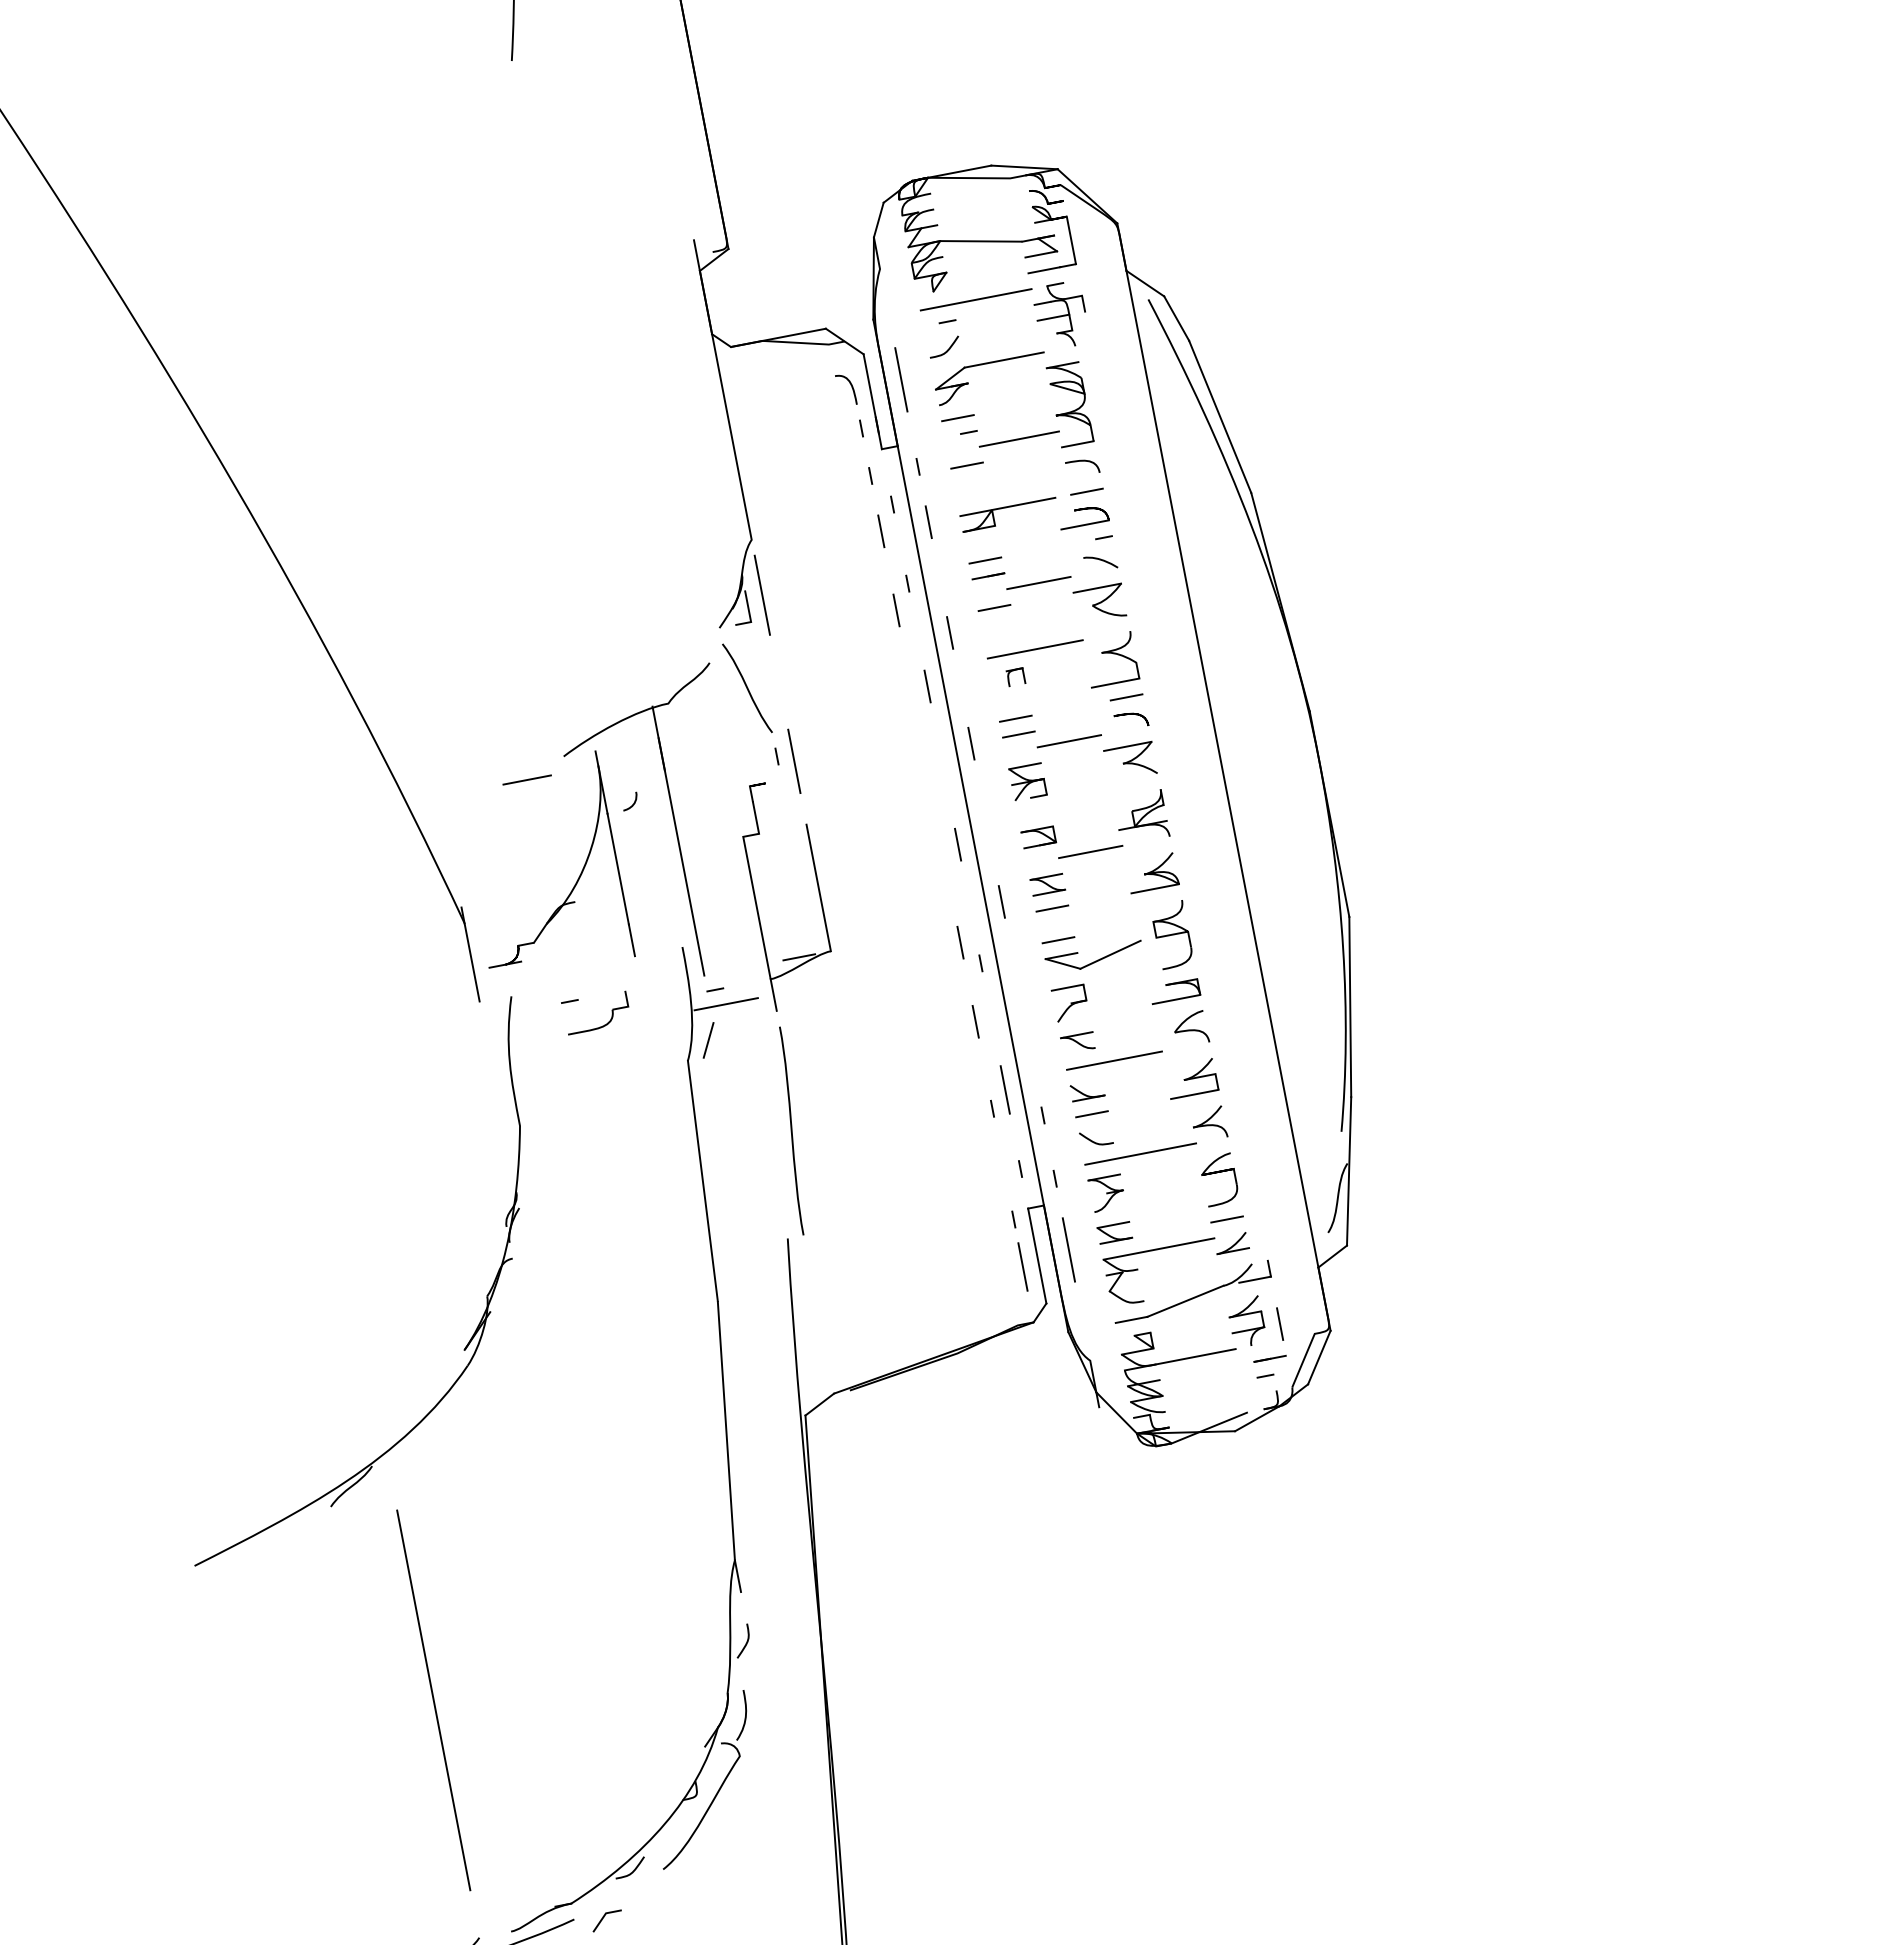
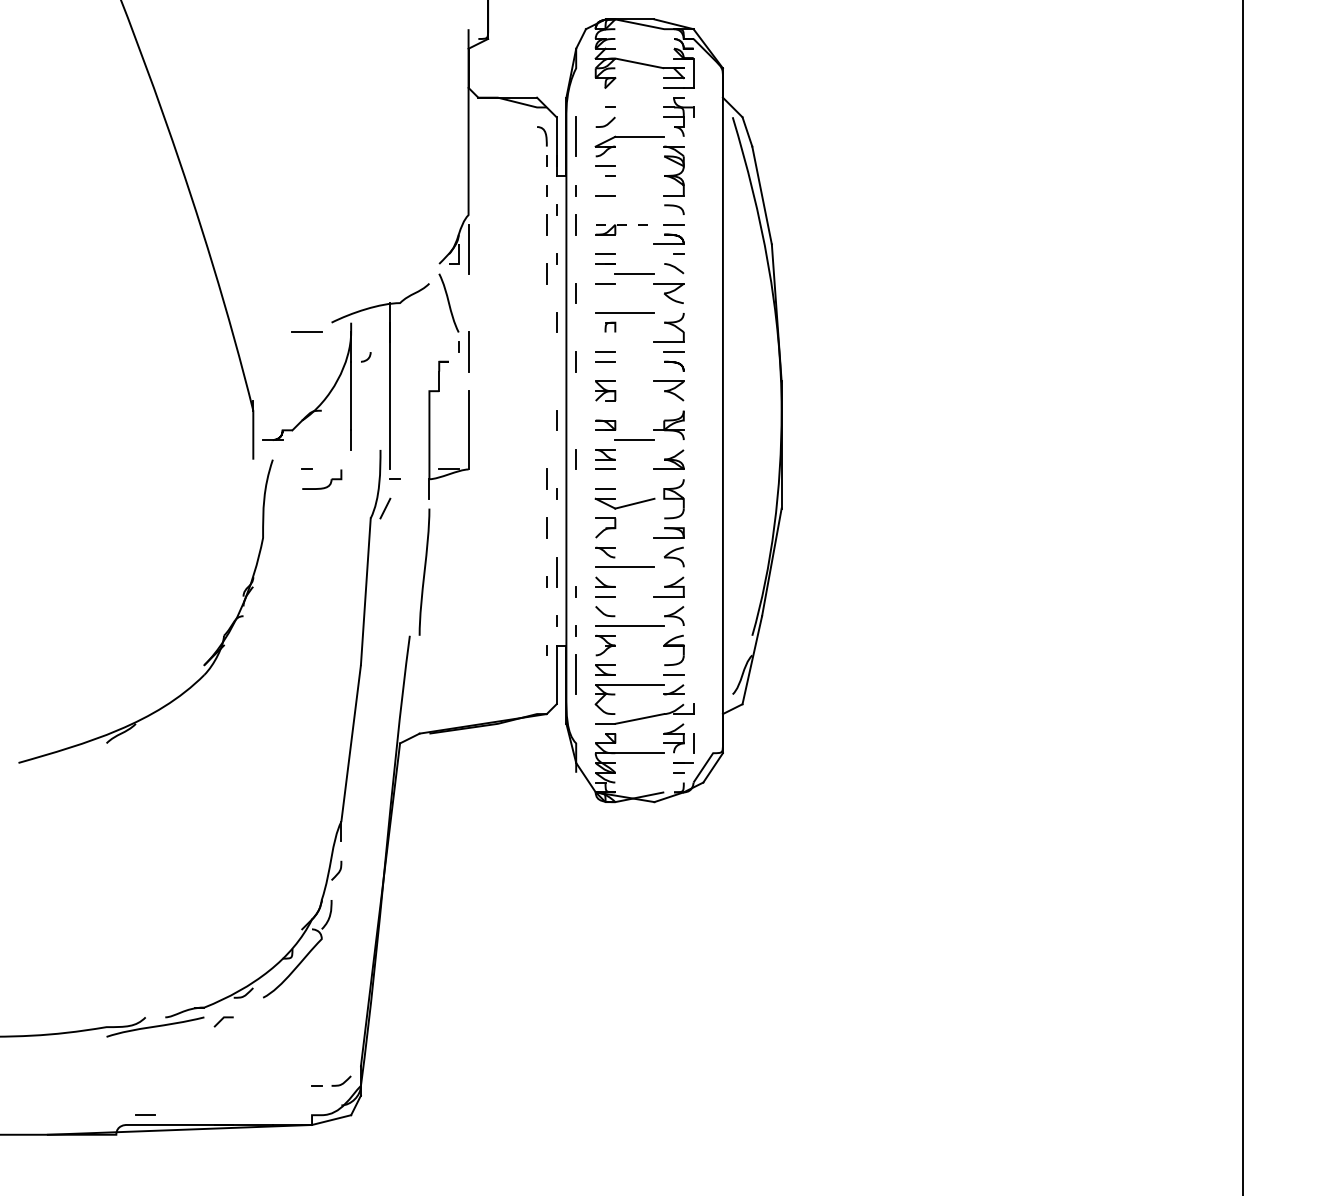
line: (975, 299) -> (629, 97), removed
line: (1018, 438) -> (639, 185), removed
line: (1008, 506) -> (625, 224), solid -> dashed
line: (1068, 741) -> (634, 371), removed
line: (725, 1005) -> (399, 489), removed
line: (1022, 1266) -> (546, 679), removed
line: (433, 1700) -> (145, 870), removed

